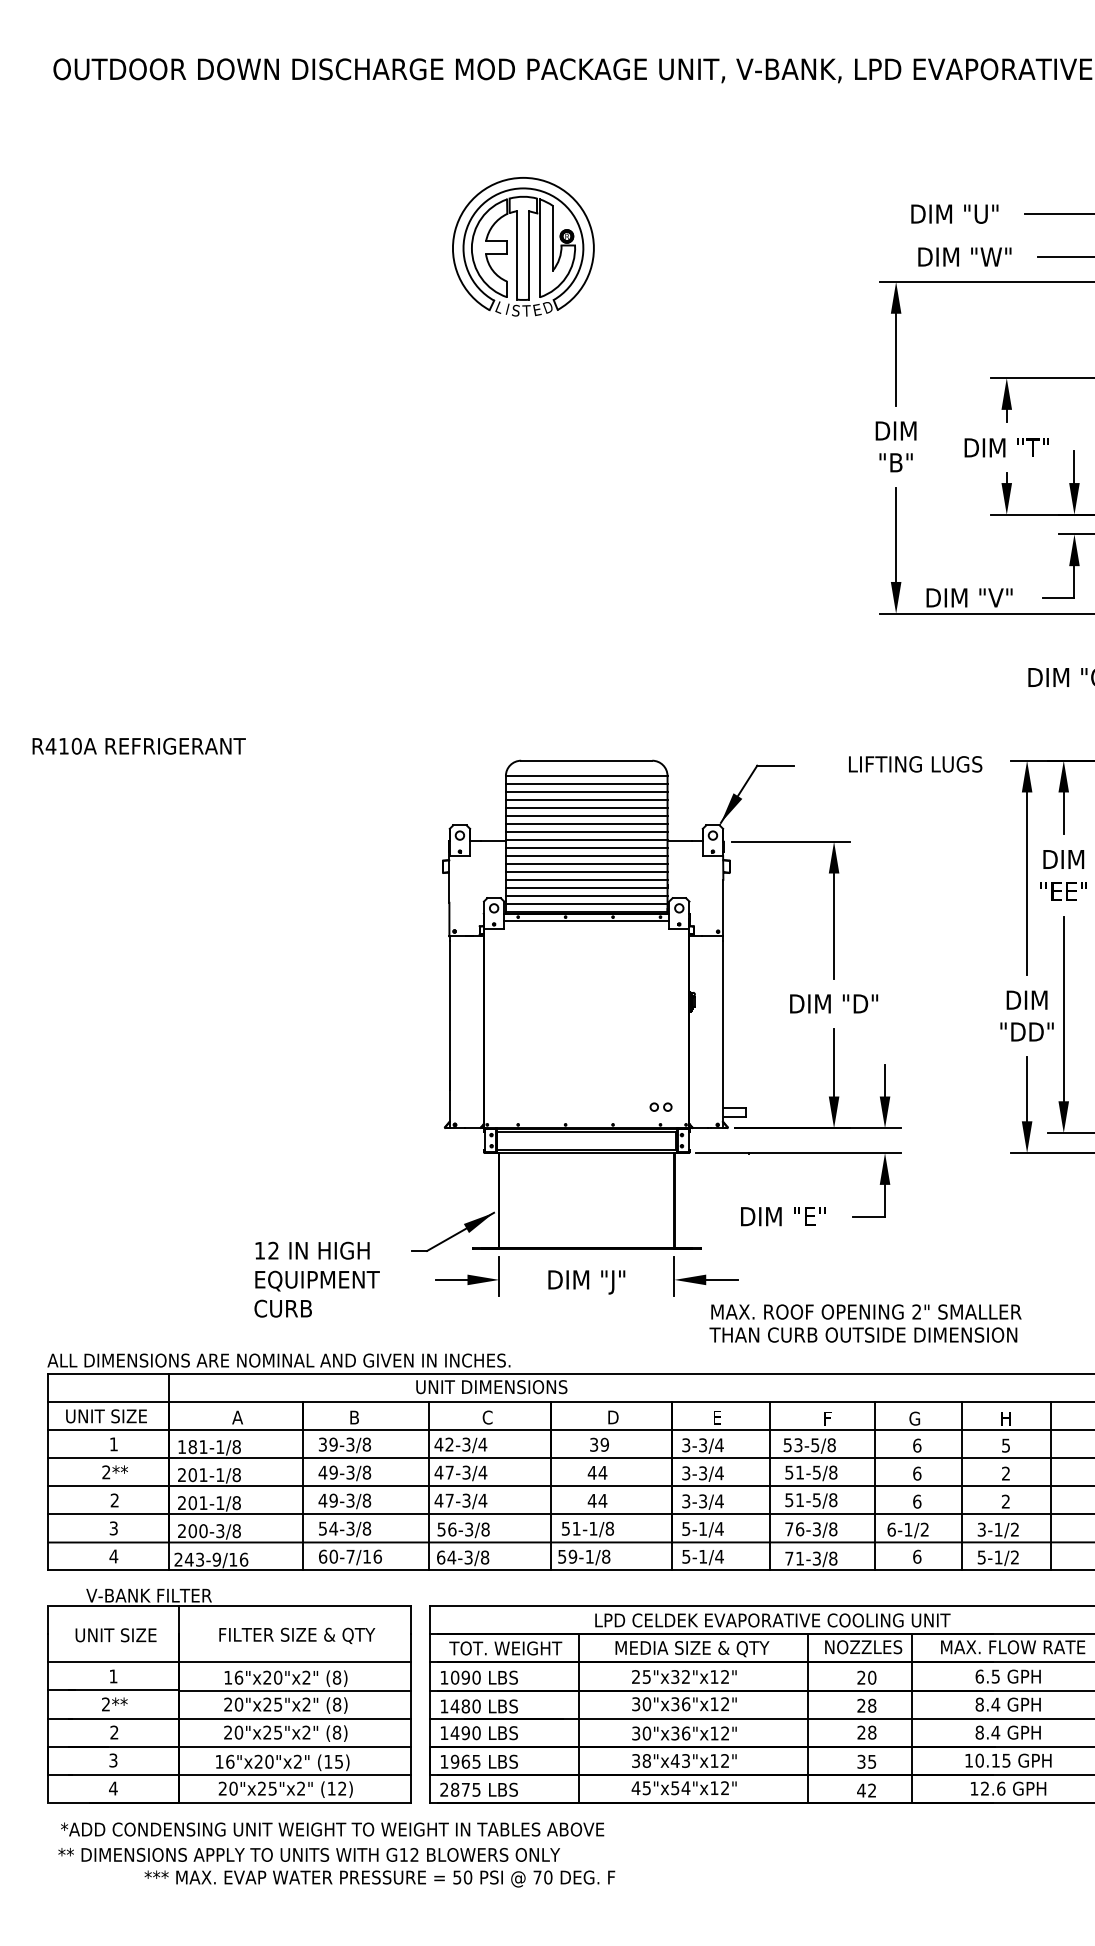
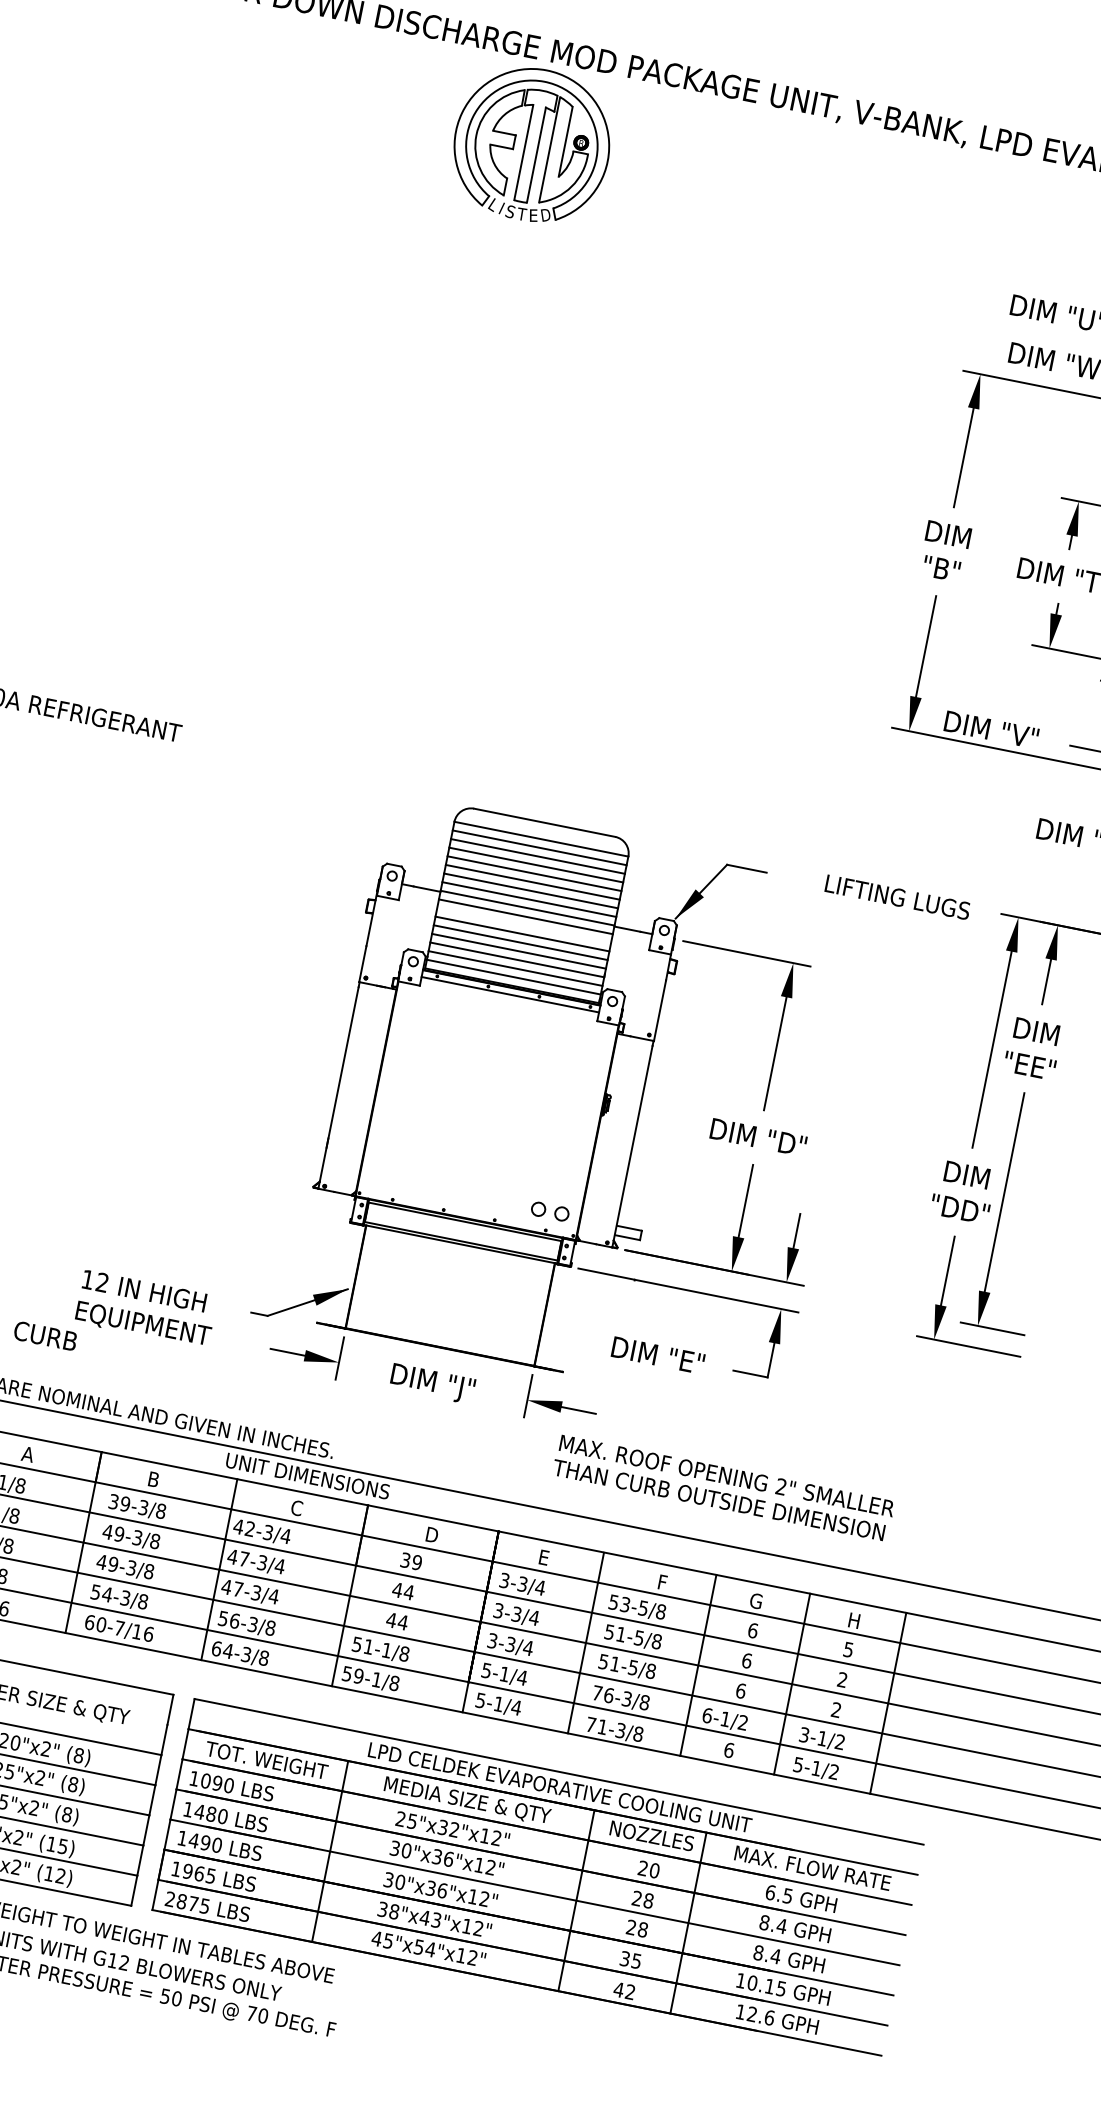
part: (523, 246) -> (532, 144), moved
line: (586, 856) -> (523, 925), removed
part: (660, 1106) -> (549, 1210), size x1.6
text: (282, 1308) -> (44, 1335), moved

